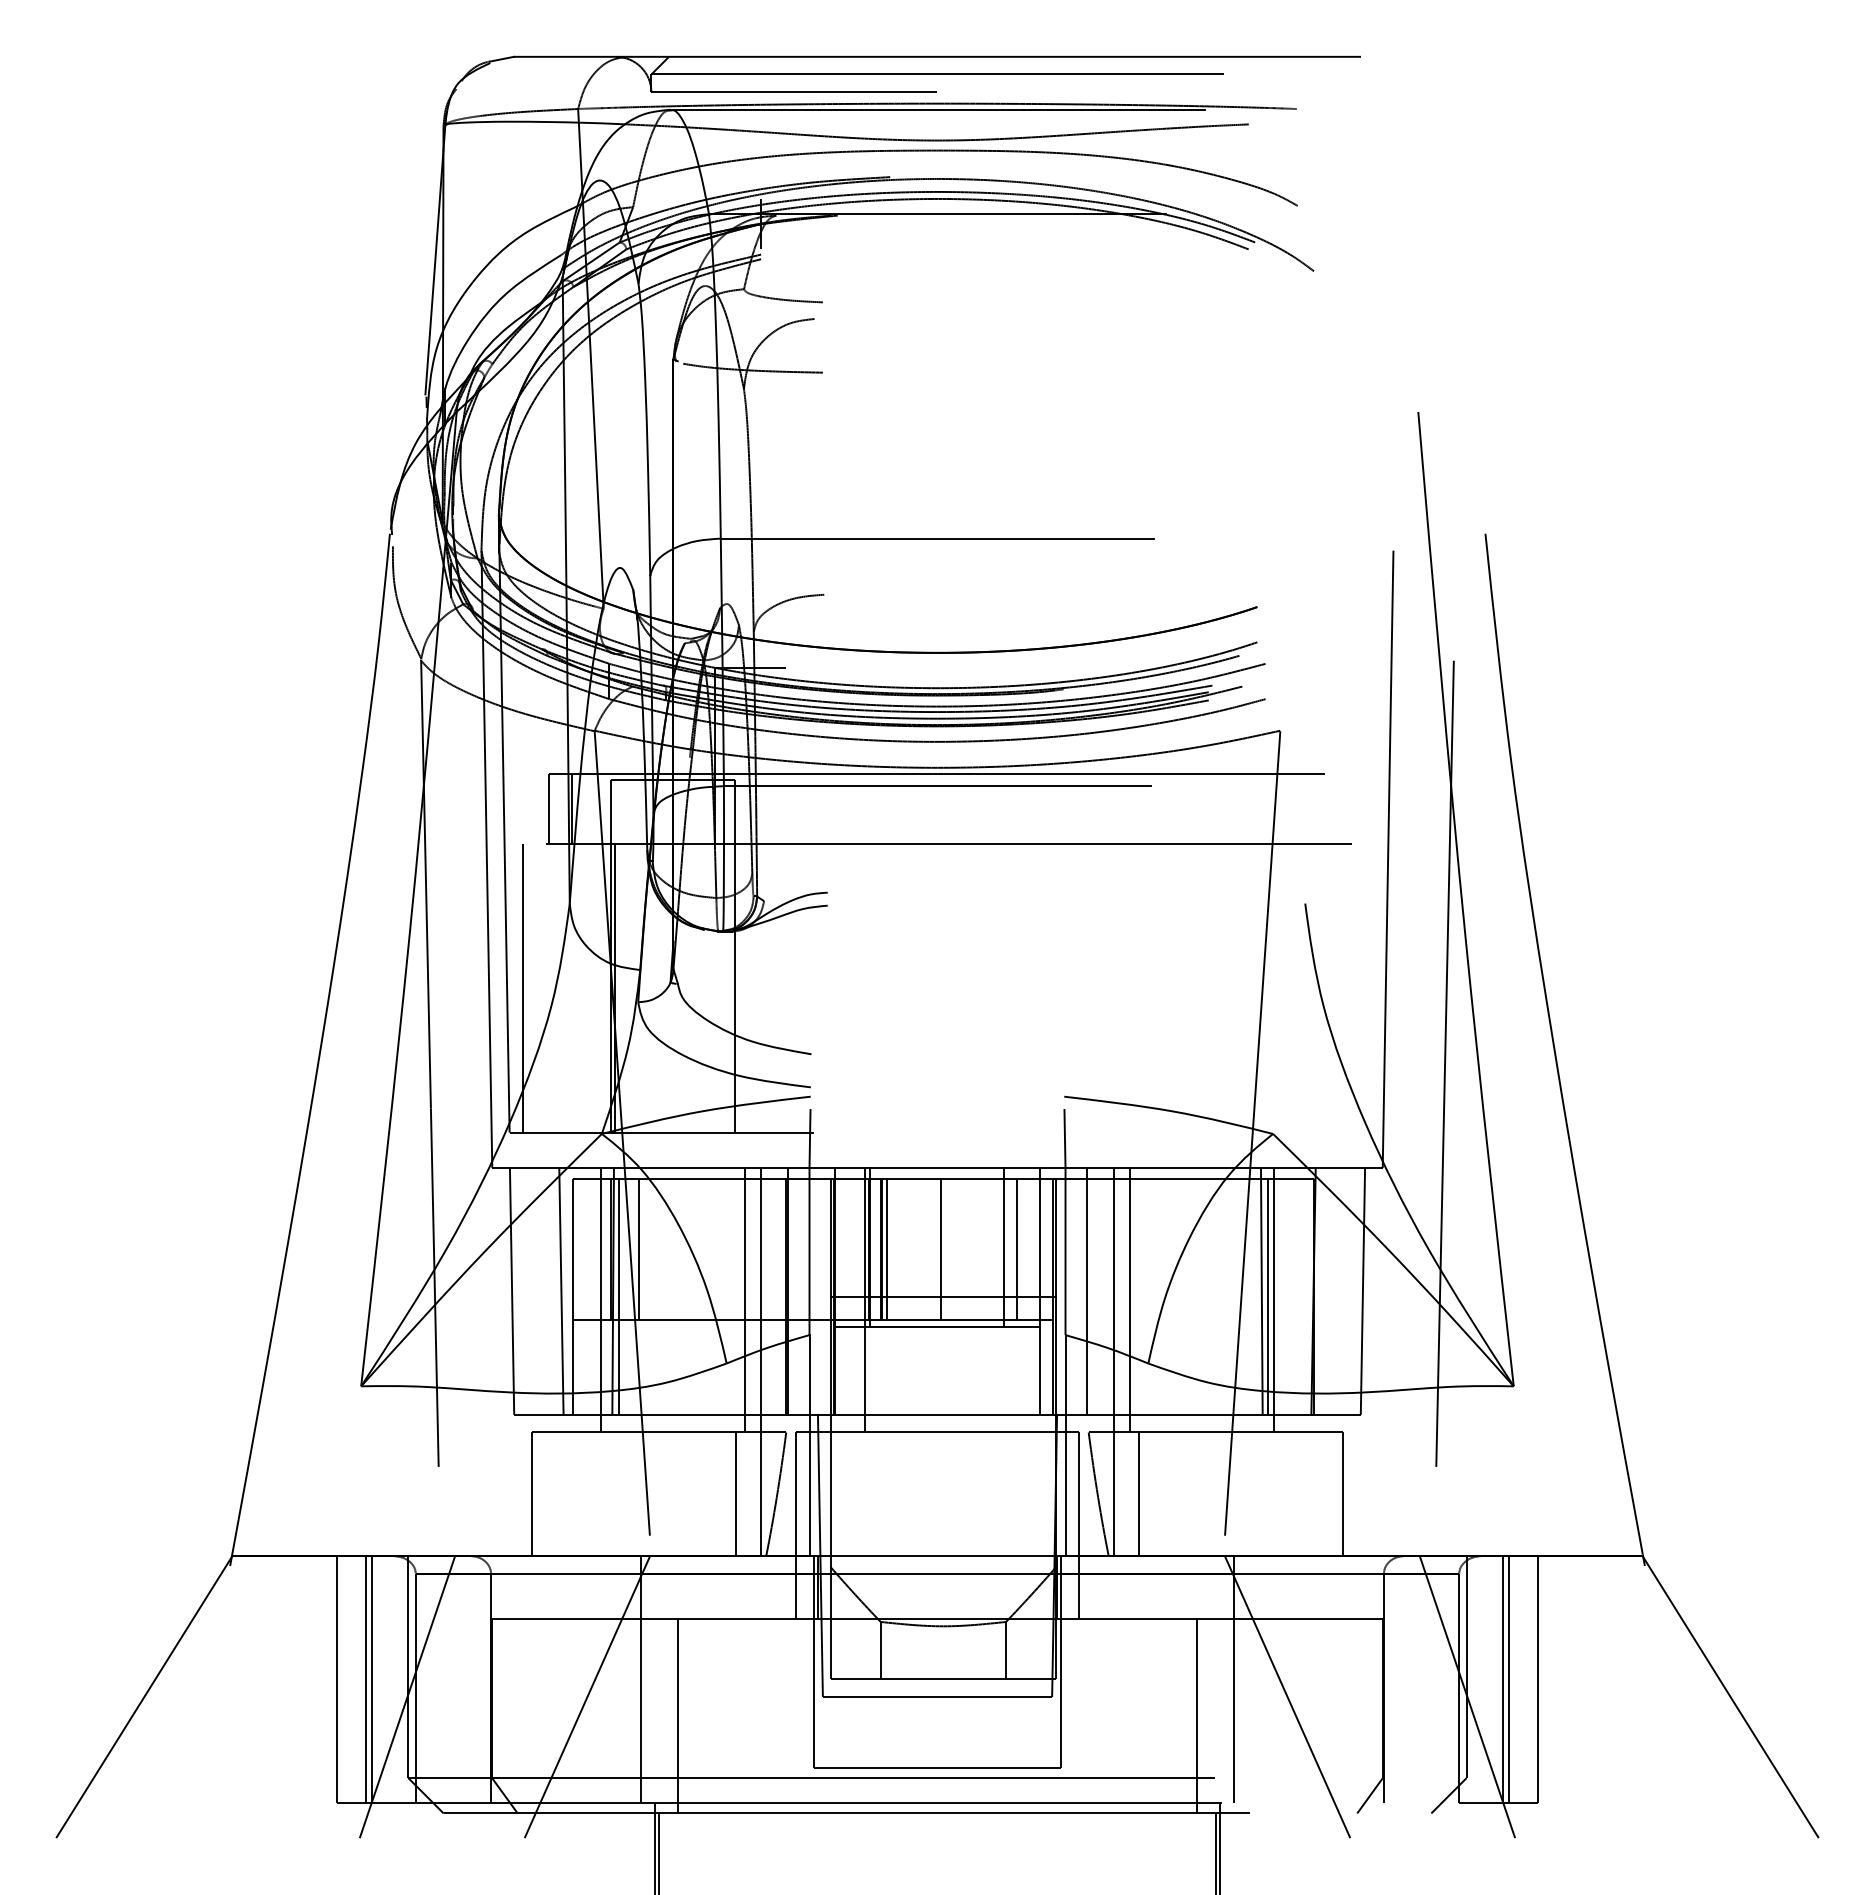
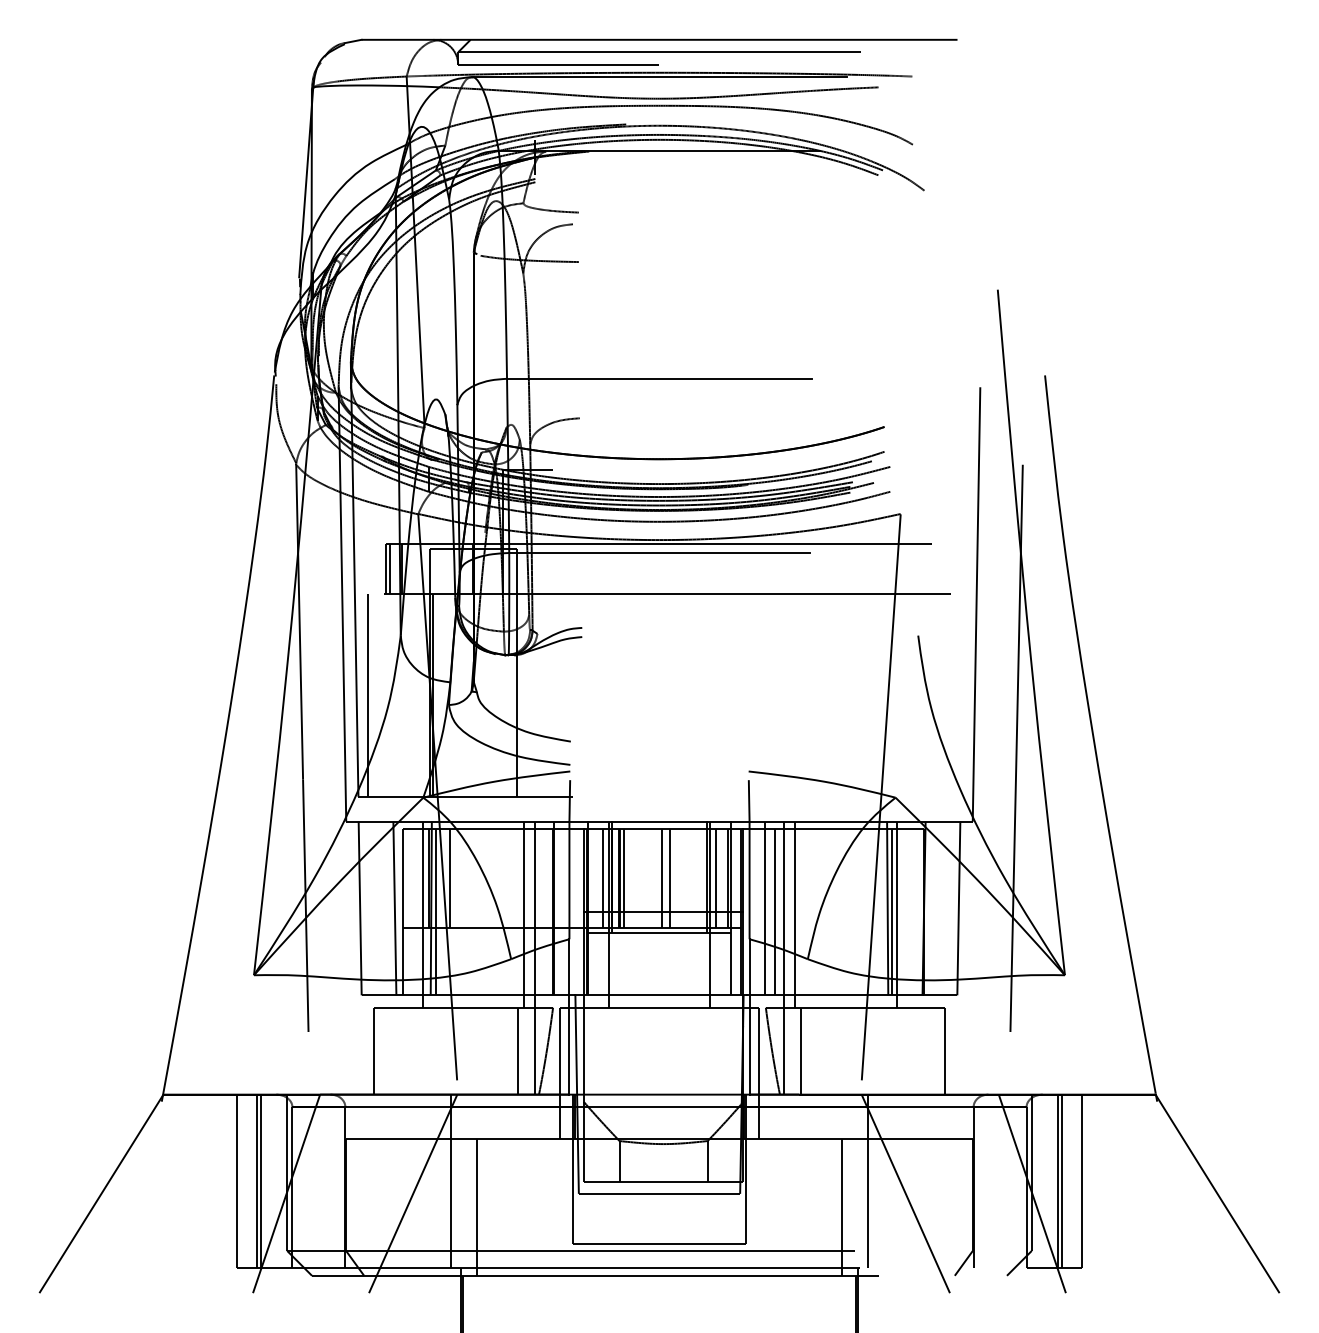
line: (554, 808) -> (390, 568), added
line: (857, 1248) -> (603, 878), added
line: (952, 1248) -> (670, 878), added
line: (1035, 1248) -> (728, 878), added
line: (1101, 1296) -> (774, 912), added
line: (1009, 1299) -> (710, 914), added

